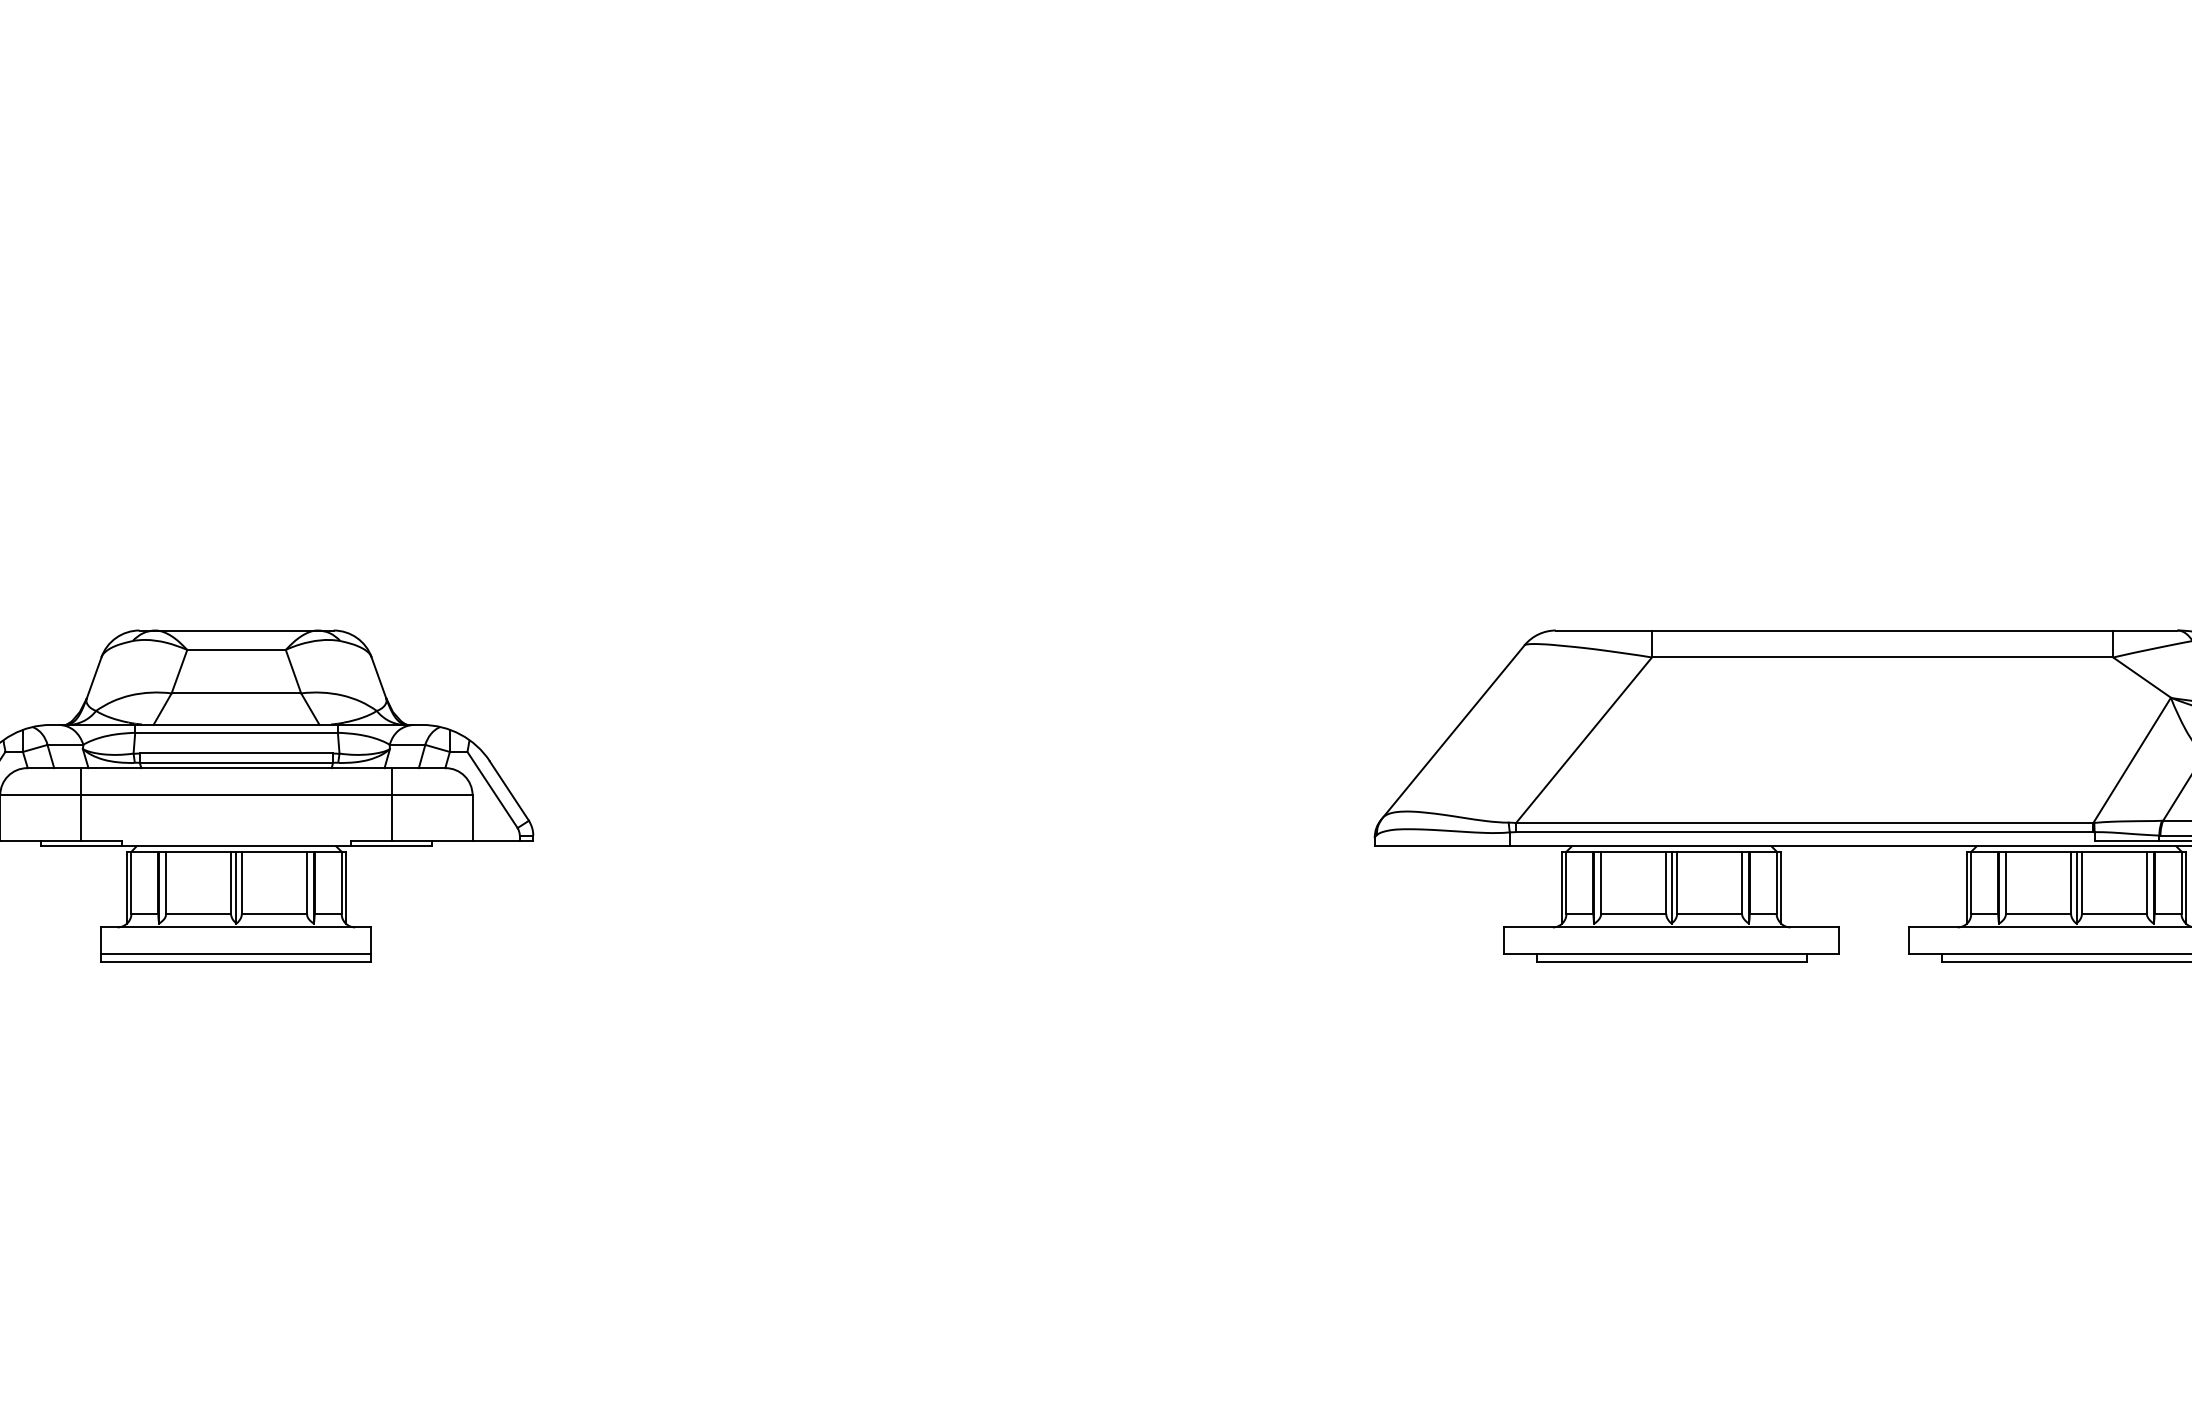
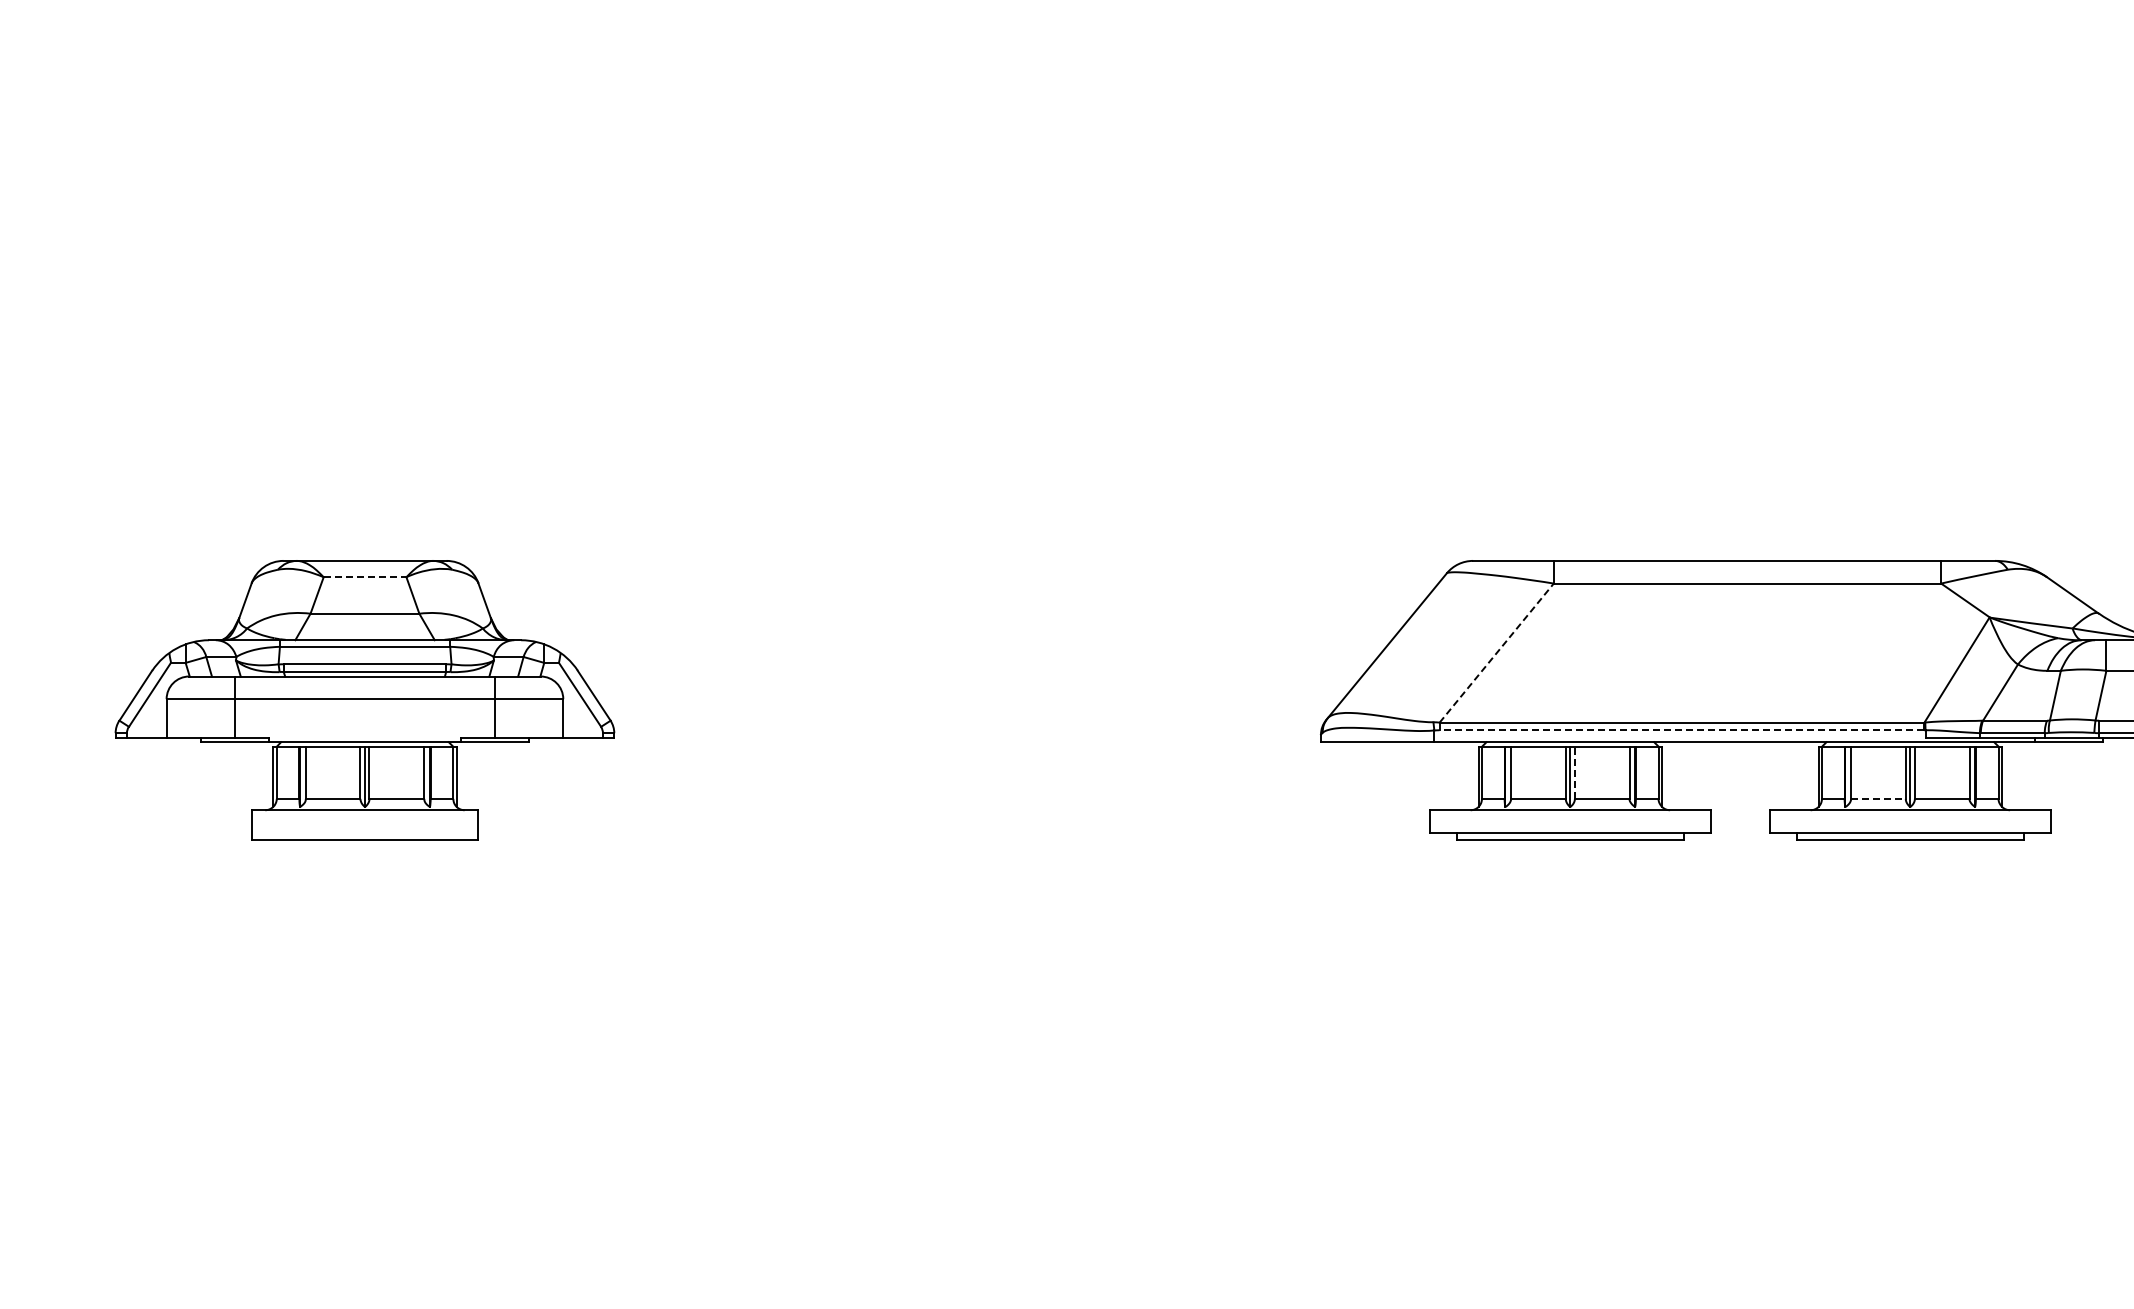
line: (237, 650) -> (365, 577), solid -> dashed
line: (1584, 739) -> (1497, 652), solid -> dashed
line: (1804, 832) -> (1681, 730), solid -> dashed
line: (1676, 882) -> (1574, 772), solid -> dashed
line: (2038, 913) -> (1878, 798), solid -> dashed
line: (235, 953) -> (364, 832), removed

